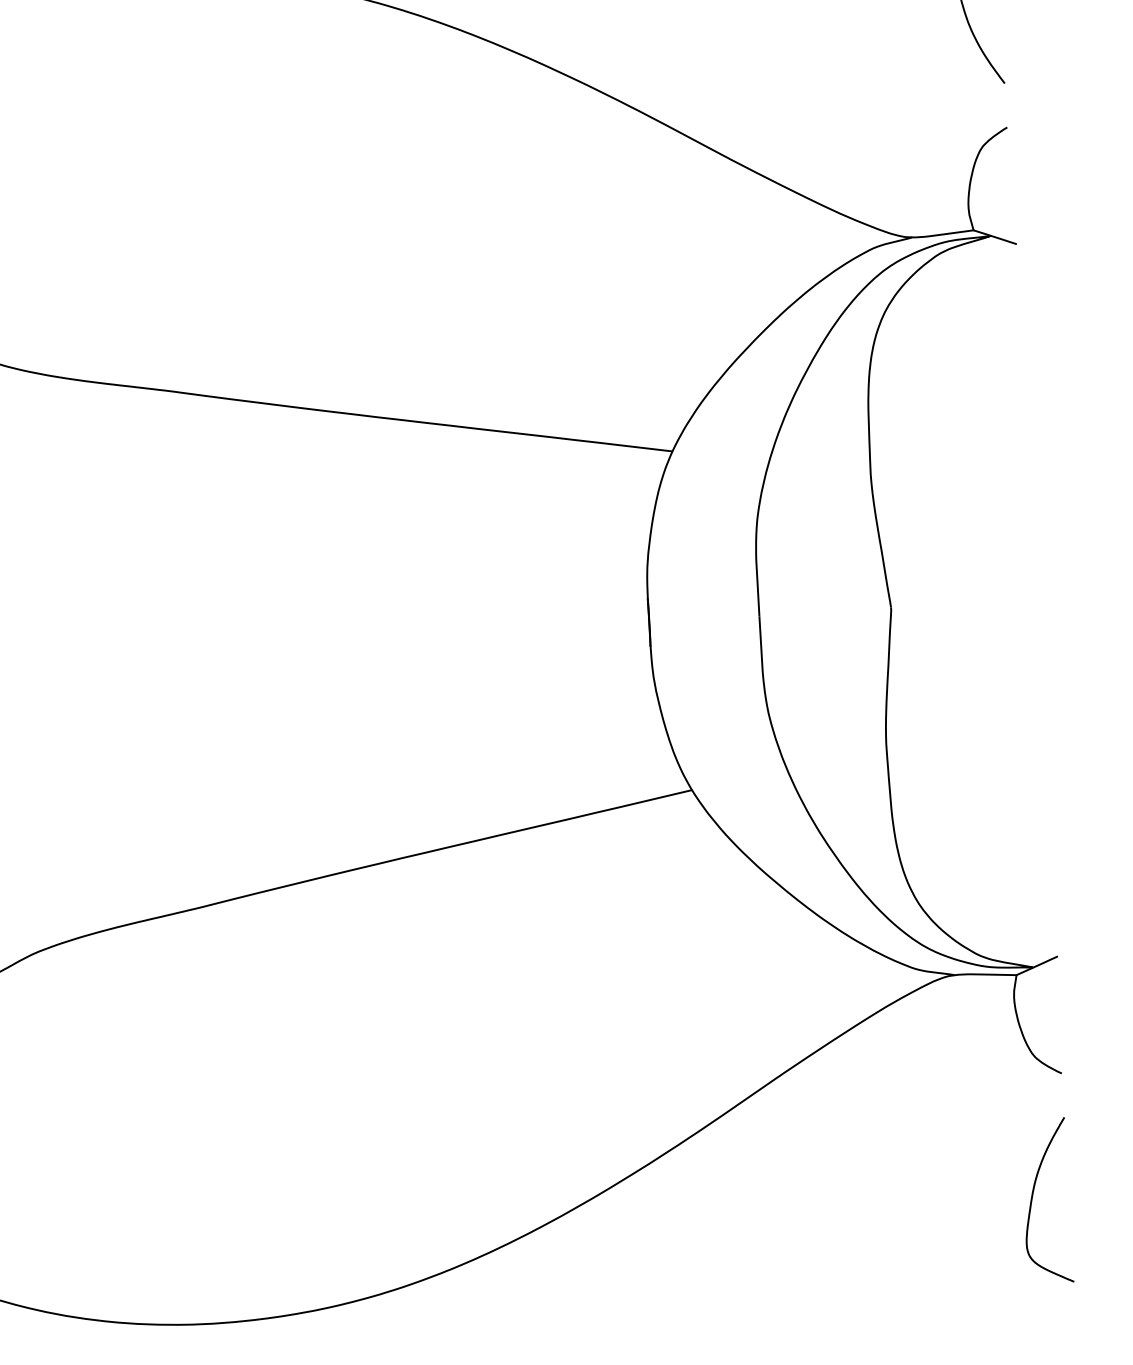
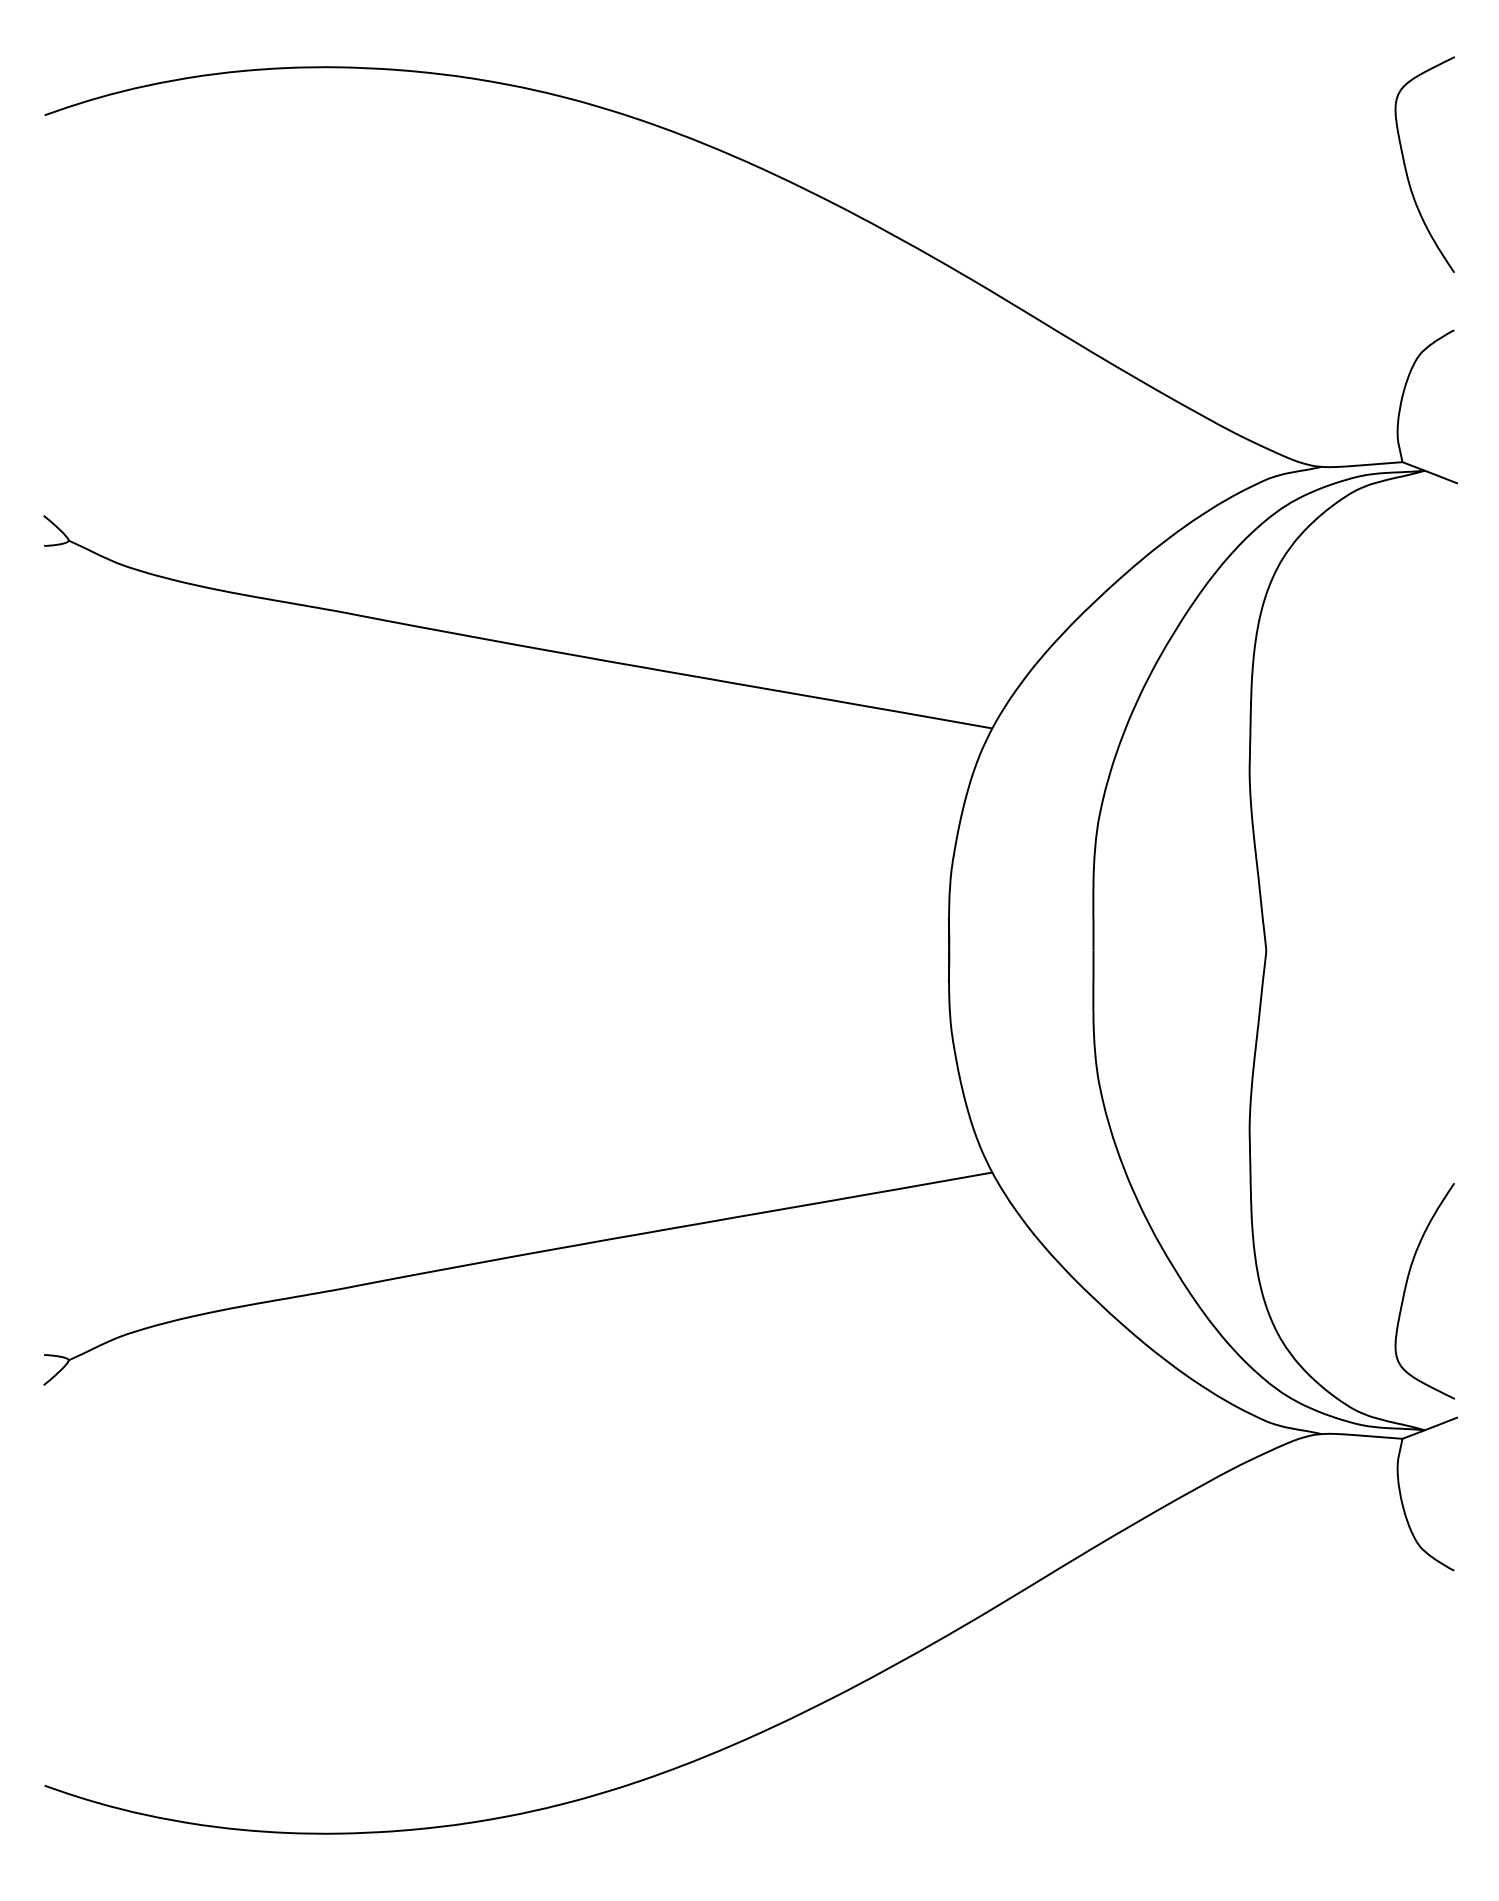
curve: (1032, 1199) -> (1406, 1288), moved

